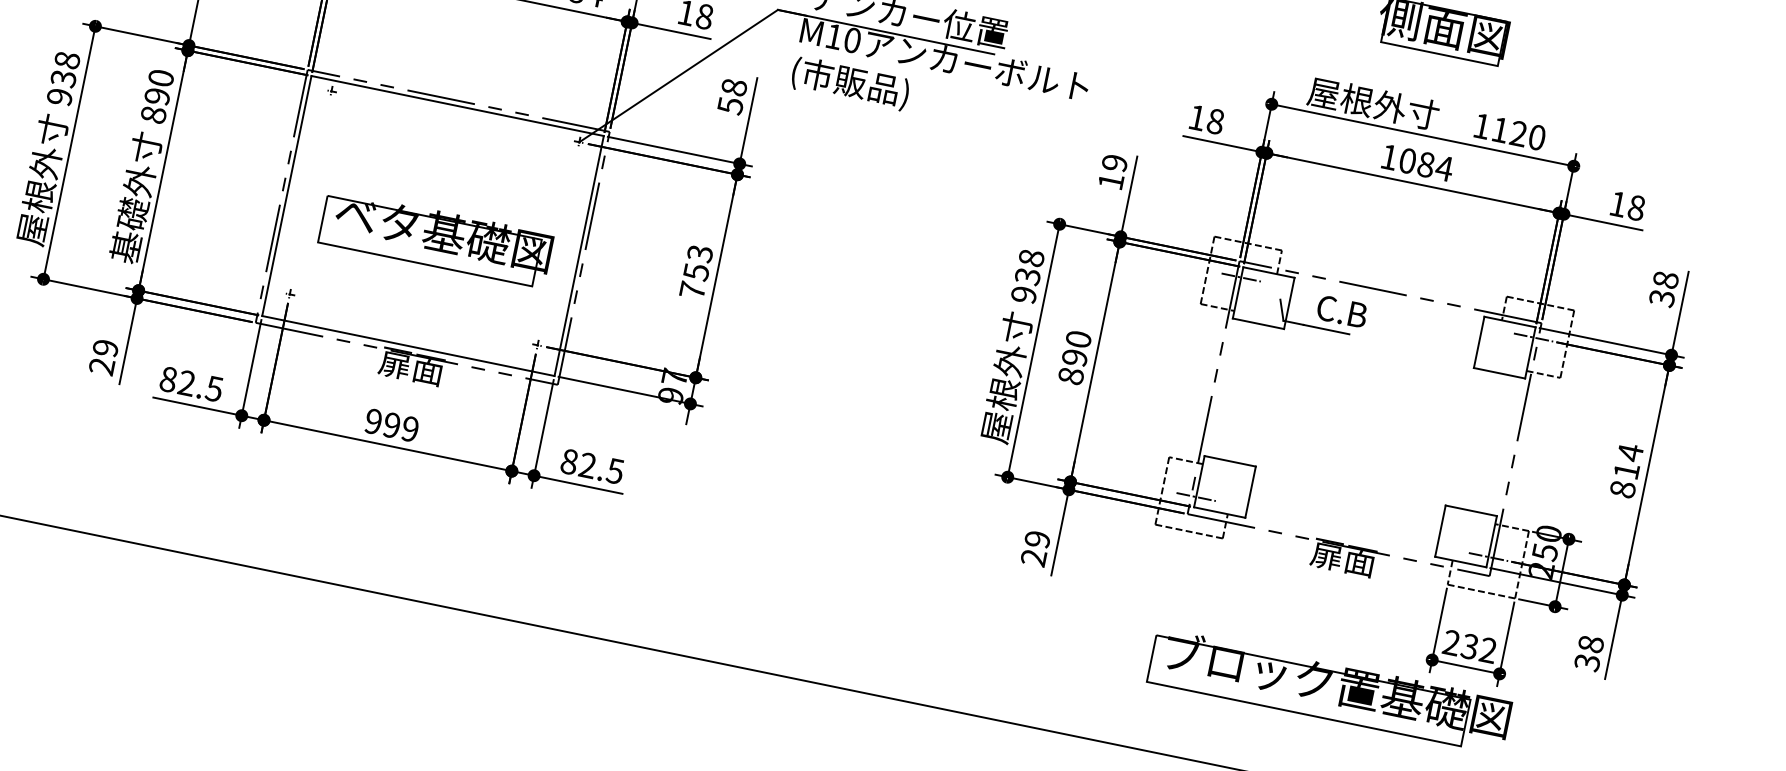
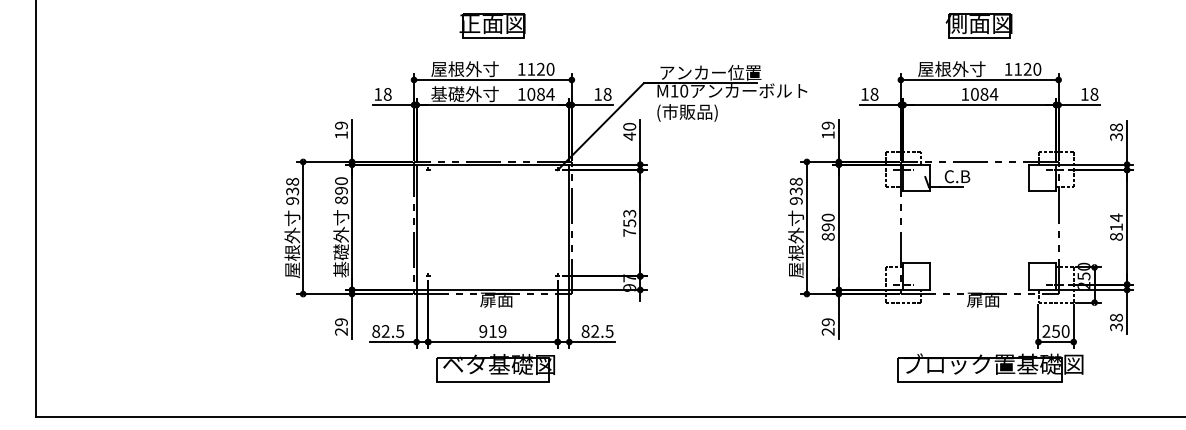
text: (732, 96) -> (629, 131), 58 -> 40
part: (435, 238) -> (495, 368), moved
text: (391, 425) -> (492, 331), 999 -> 919
text: (1478, 648) -> (1060, 331), 232 -> 250

